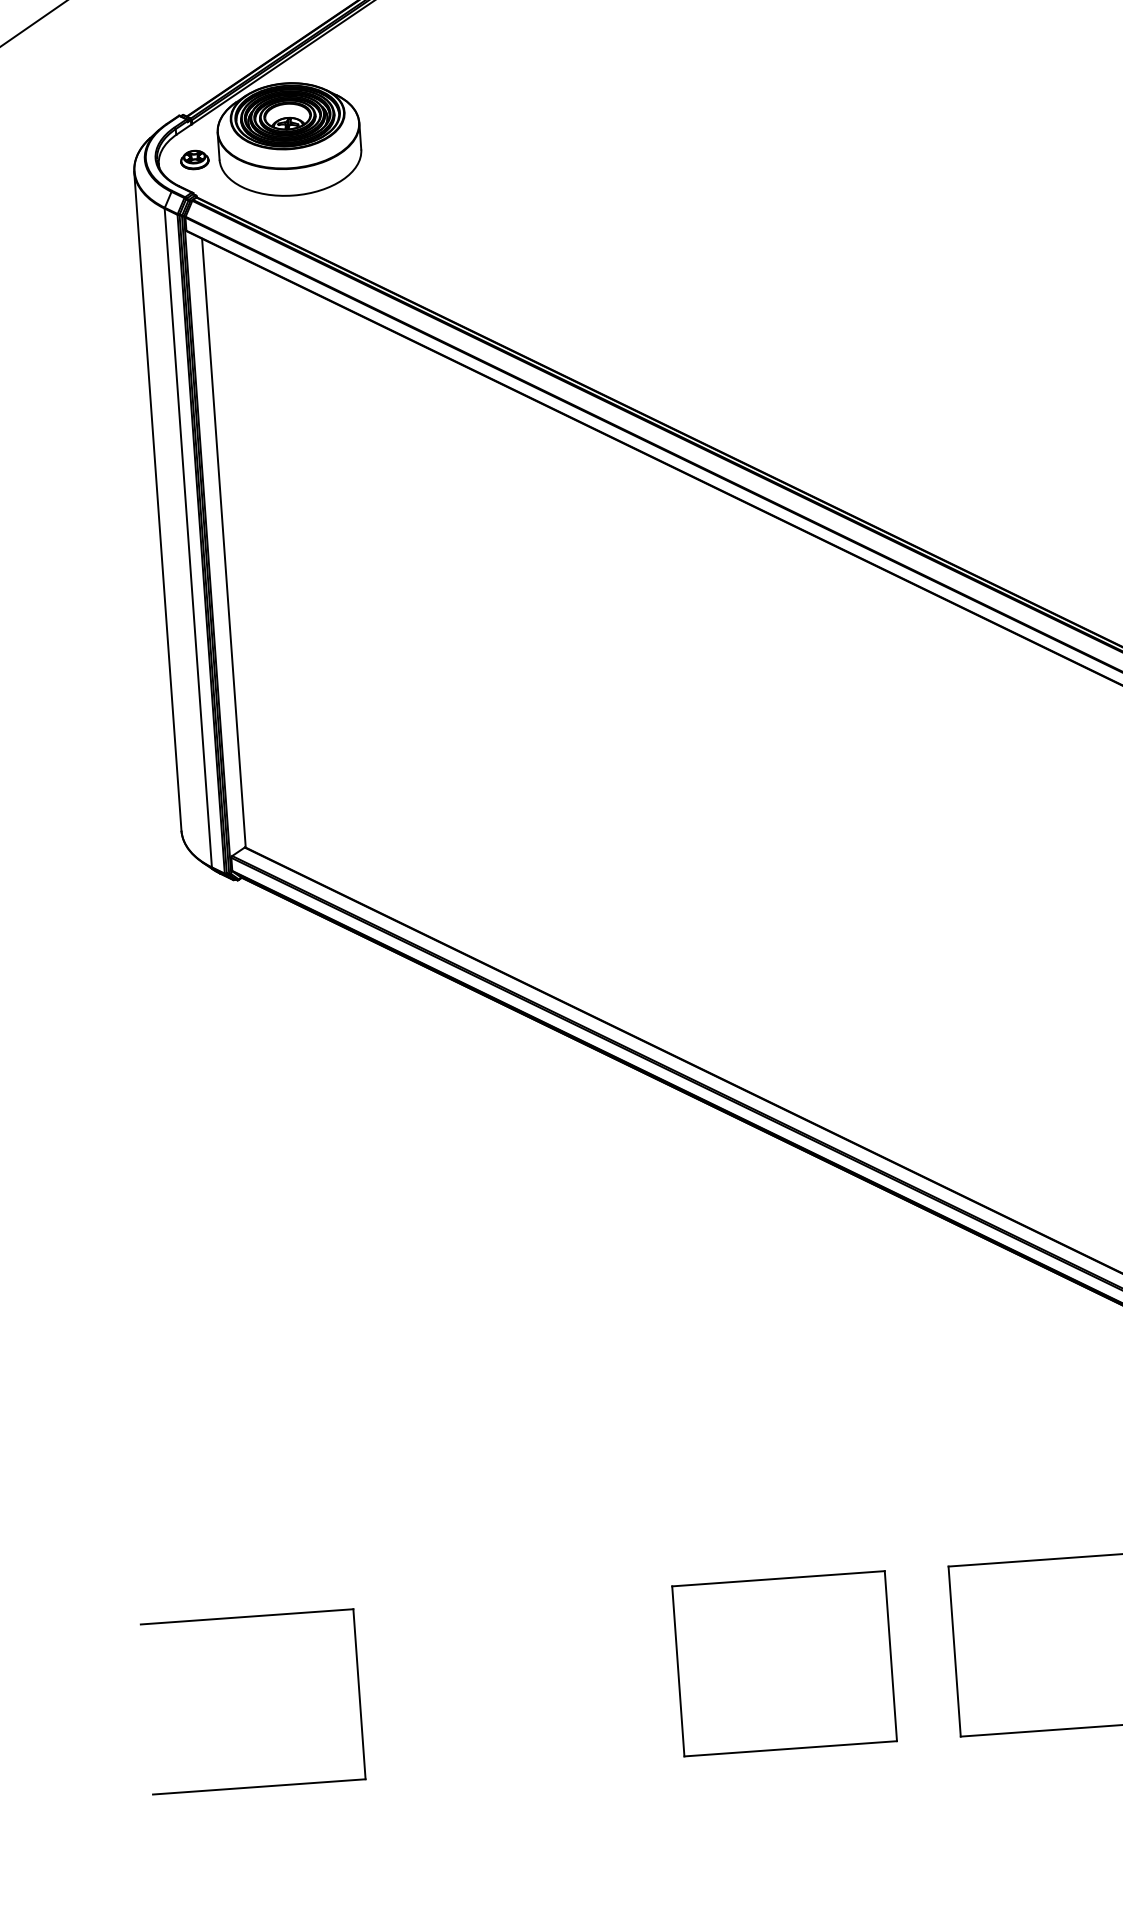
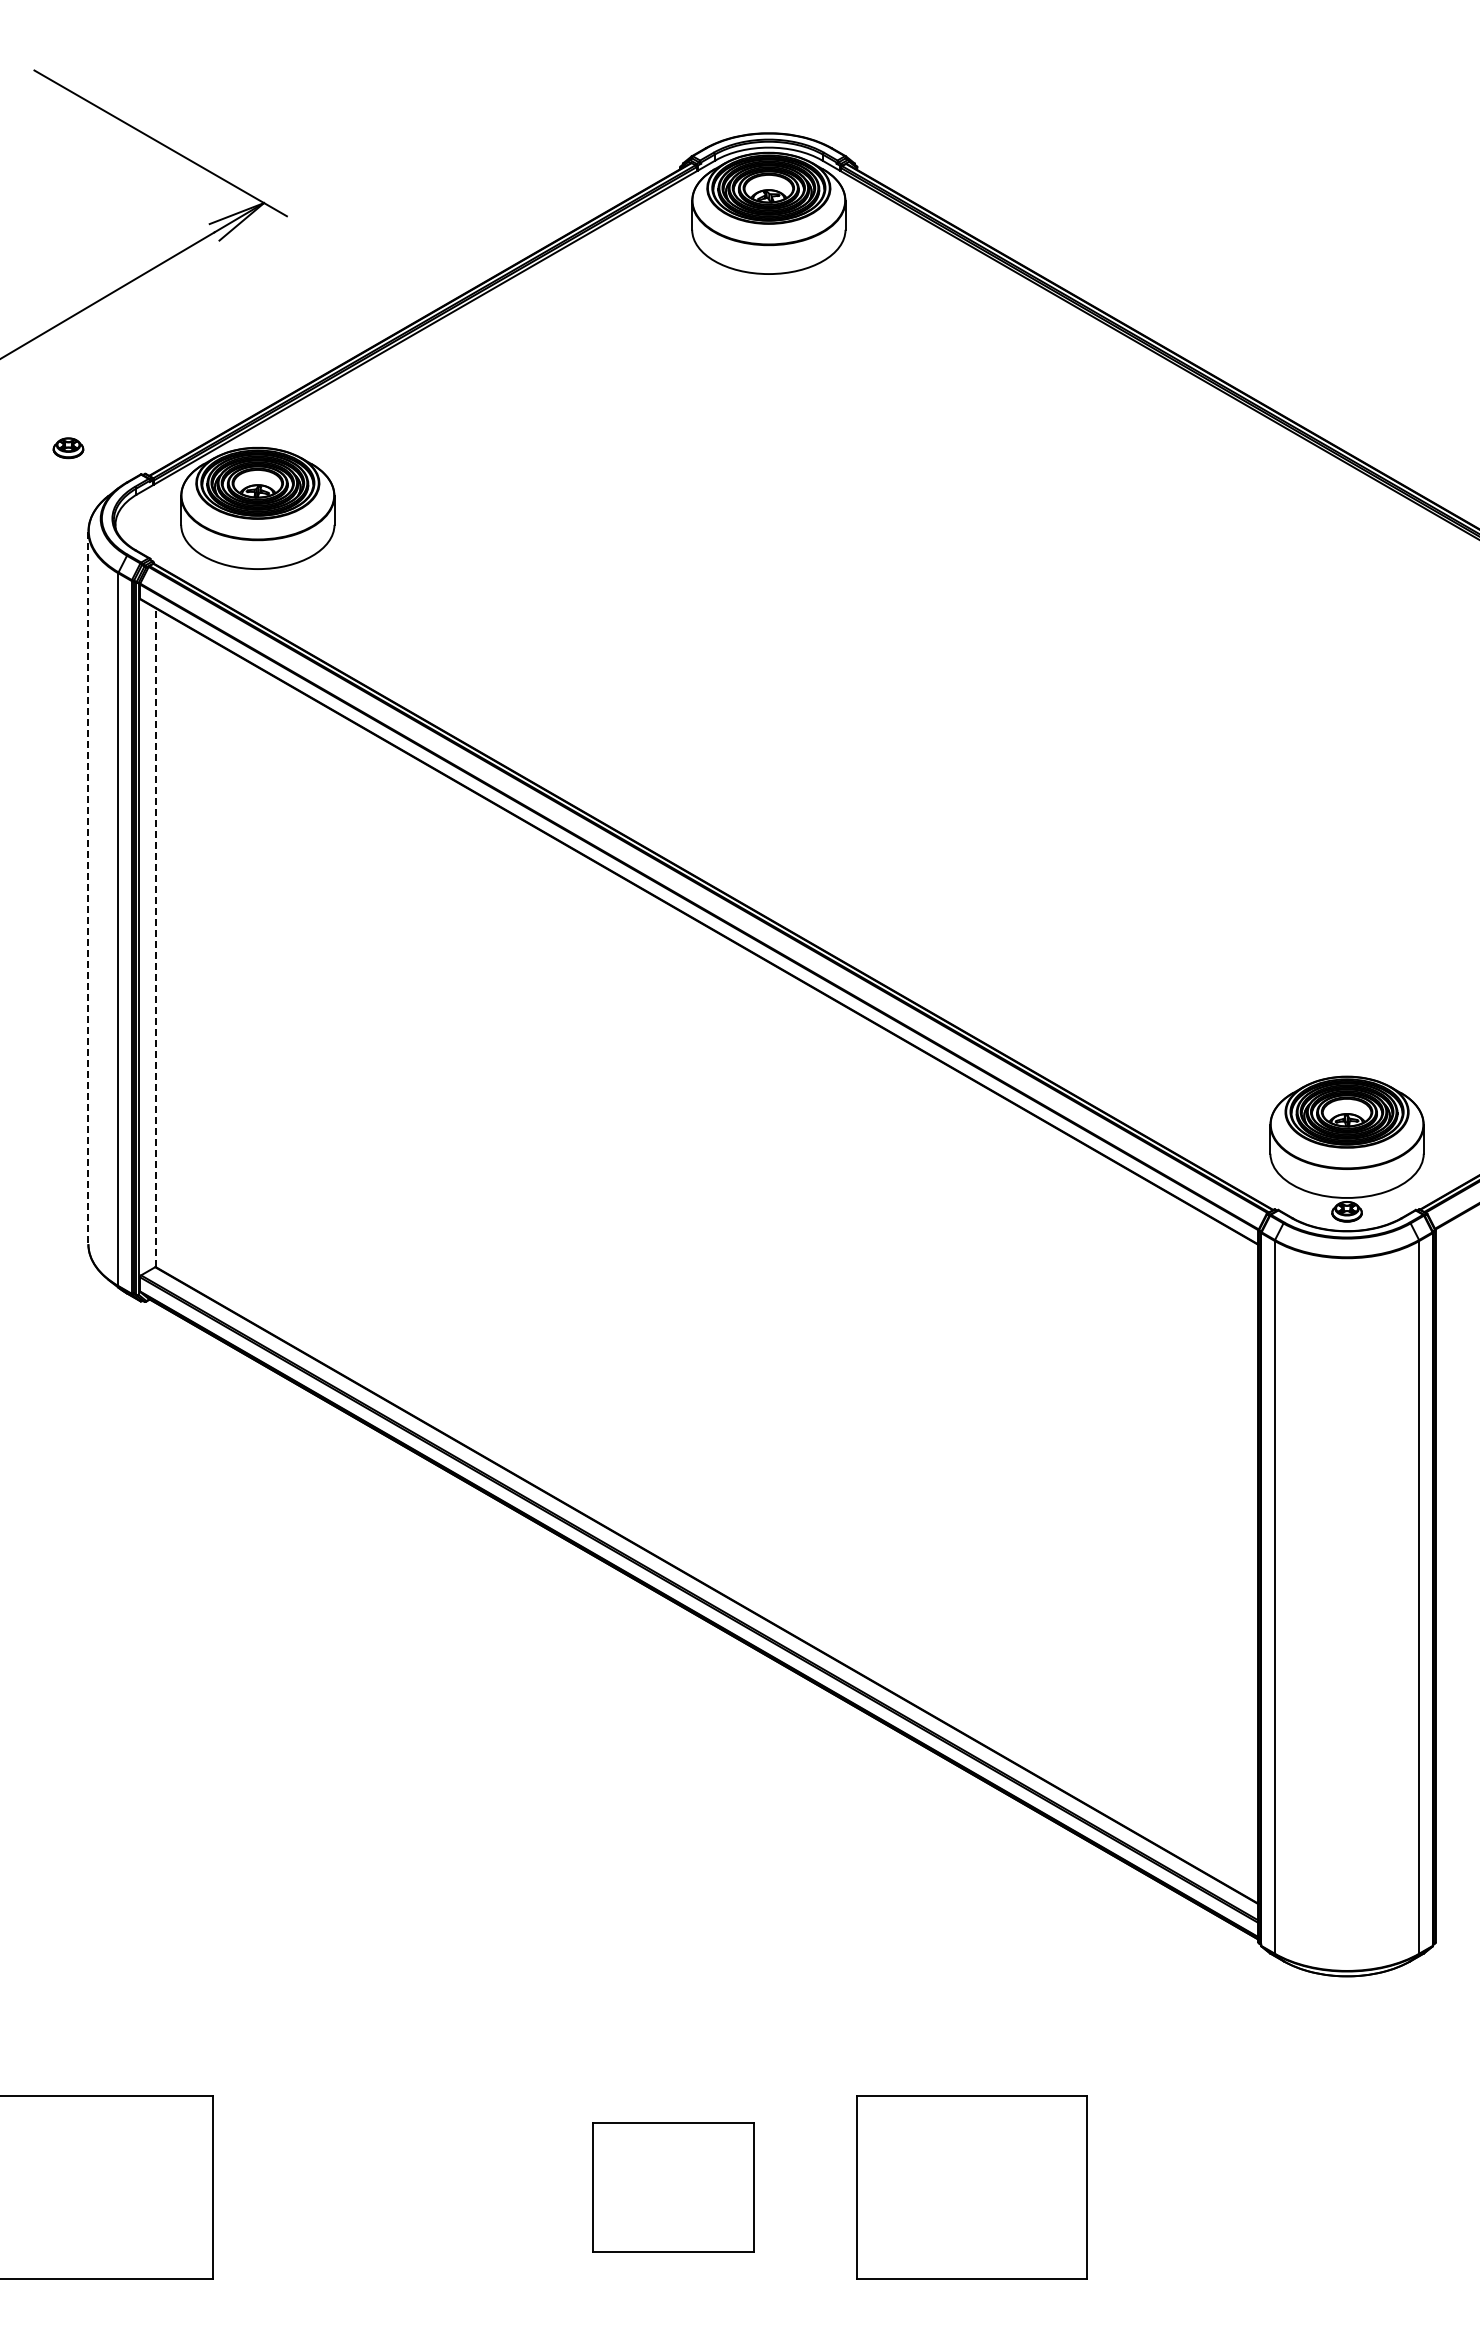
part: (194, 160) -> (68, 448), moved
line: (157, 501) -> (88, 888), solid -> dashed
line: (224, 542) -> (156, 937), solid -> dashed
part: (783, 1663) -> (672, 2187), size x0.7

